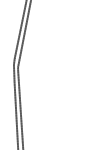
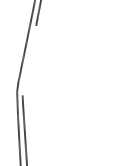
line: (23, 41) -> (29, 60), removed

